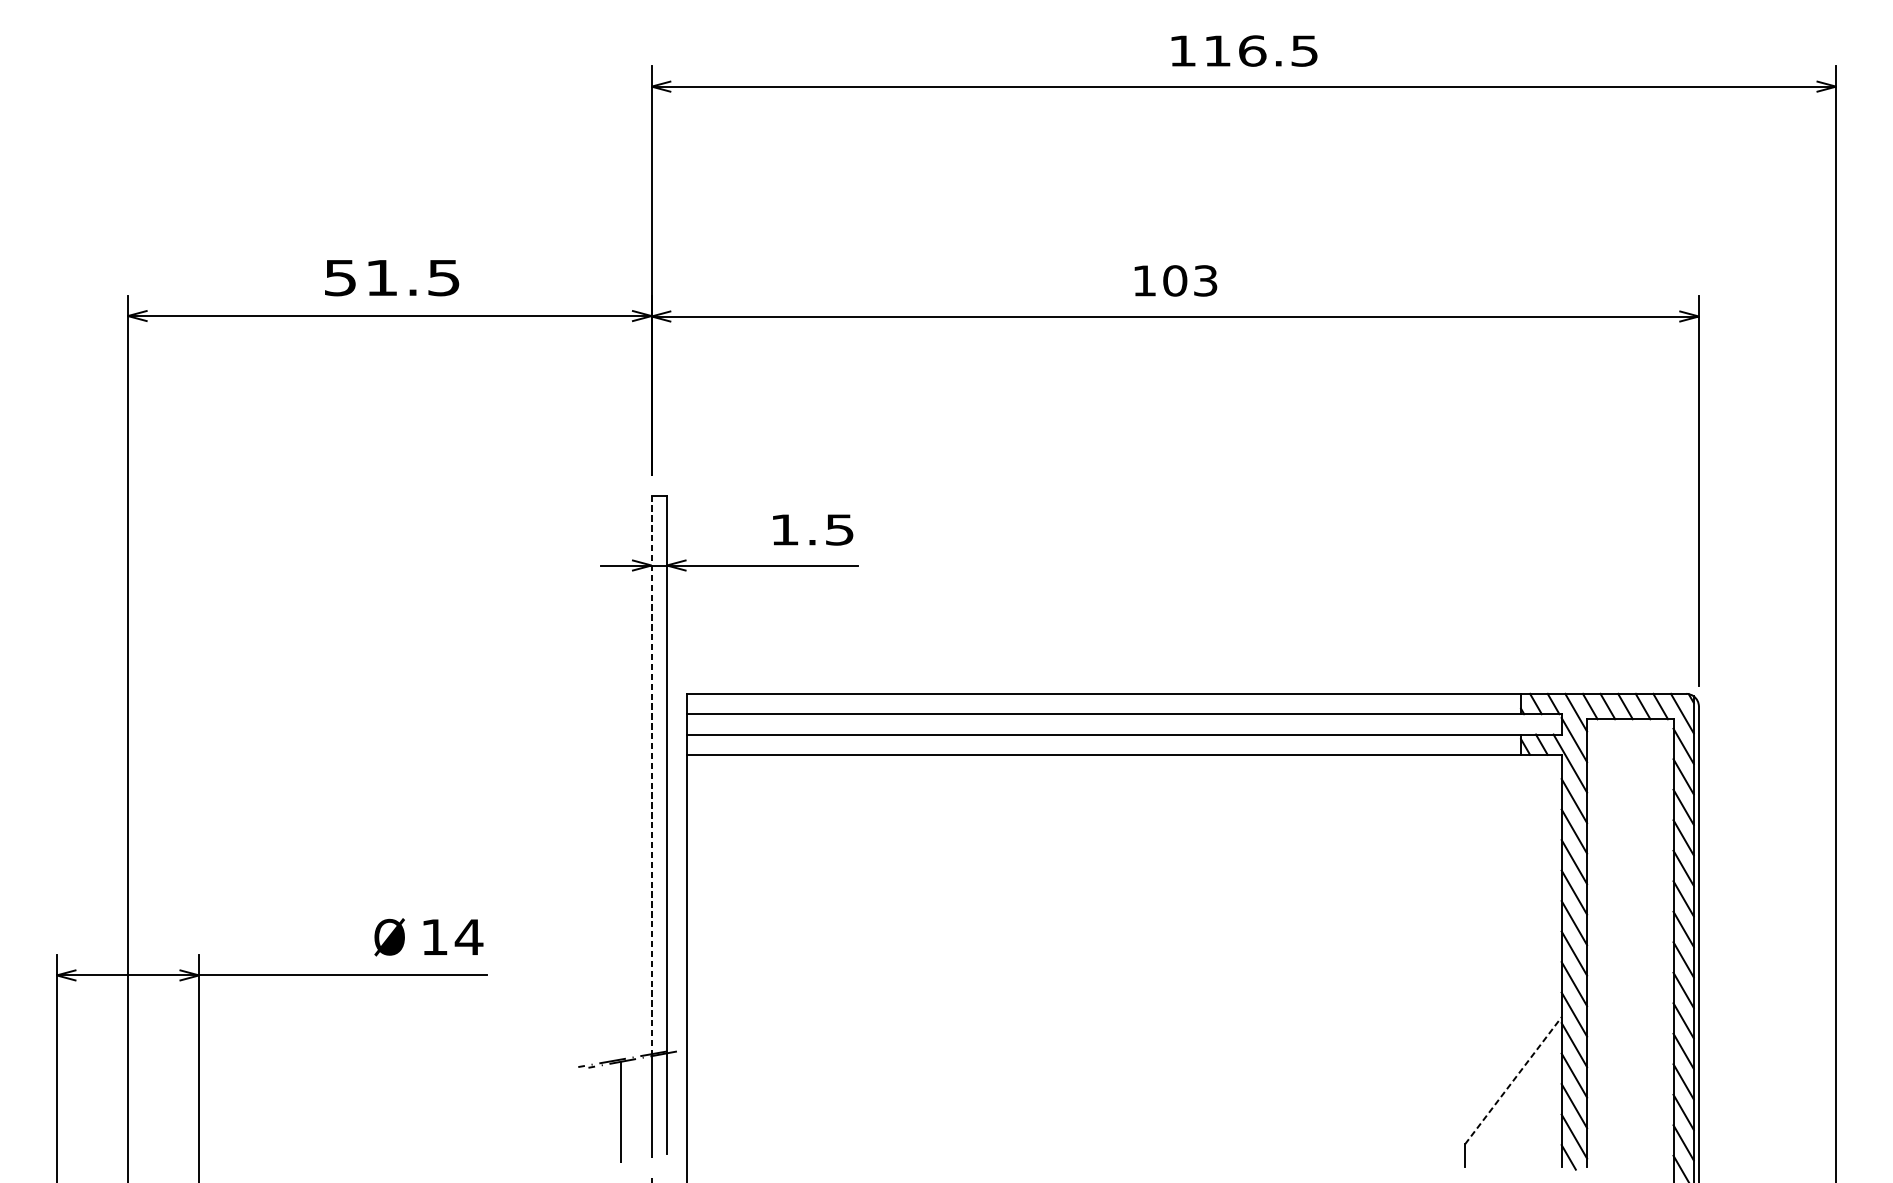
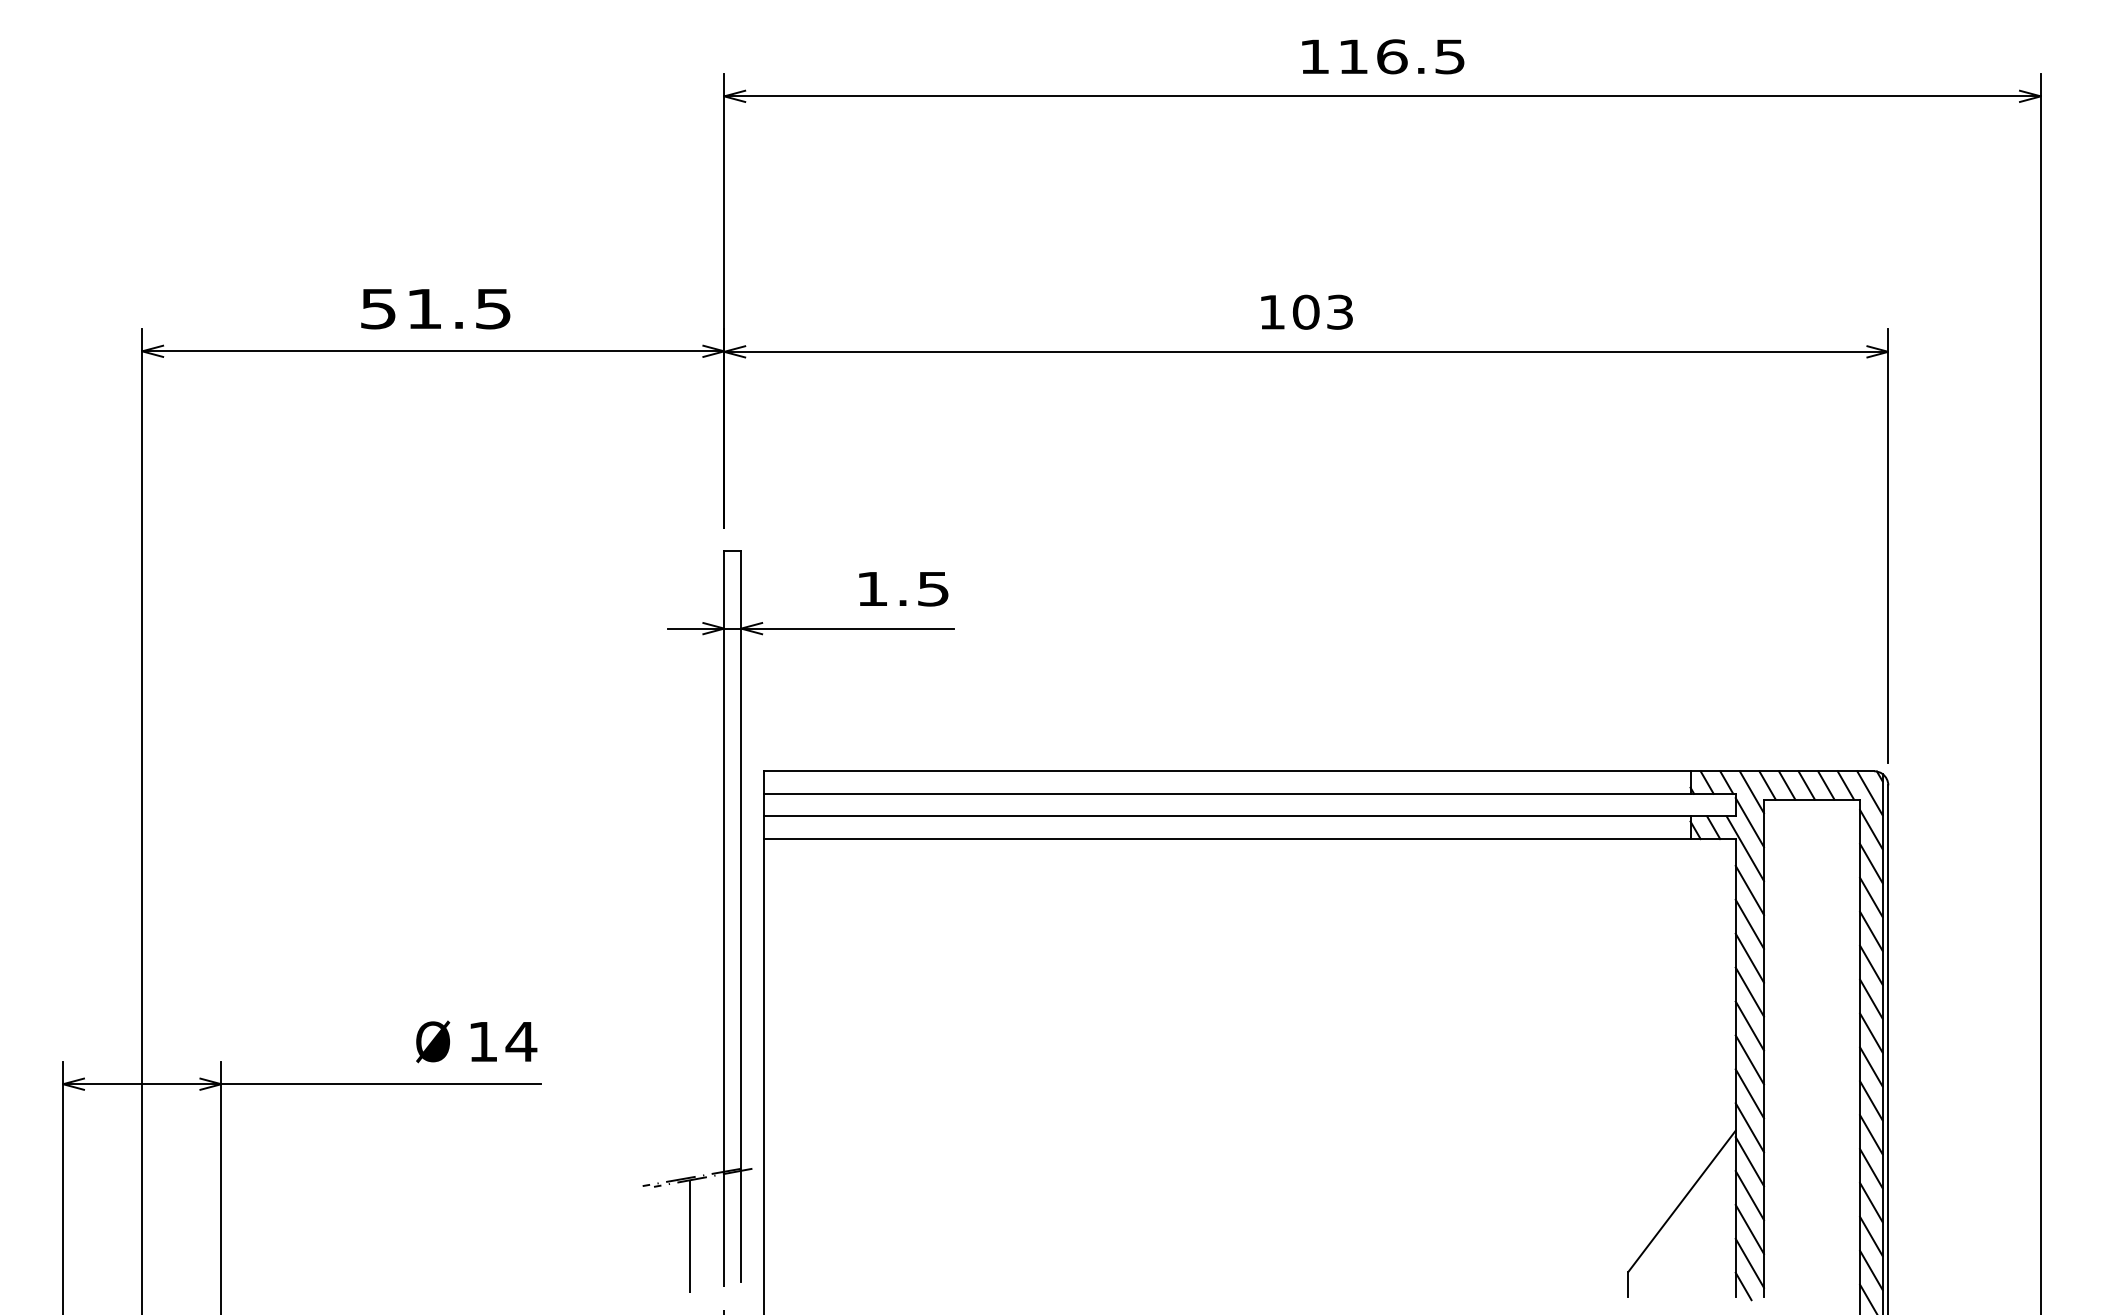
line: (651, 775) -> (724, 862), dashed -> solid
line: (1513, 1080) -> (1682, 1201), dashed -> solid

